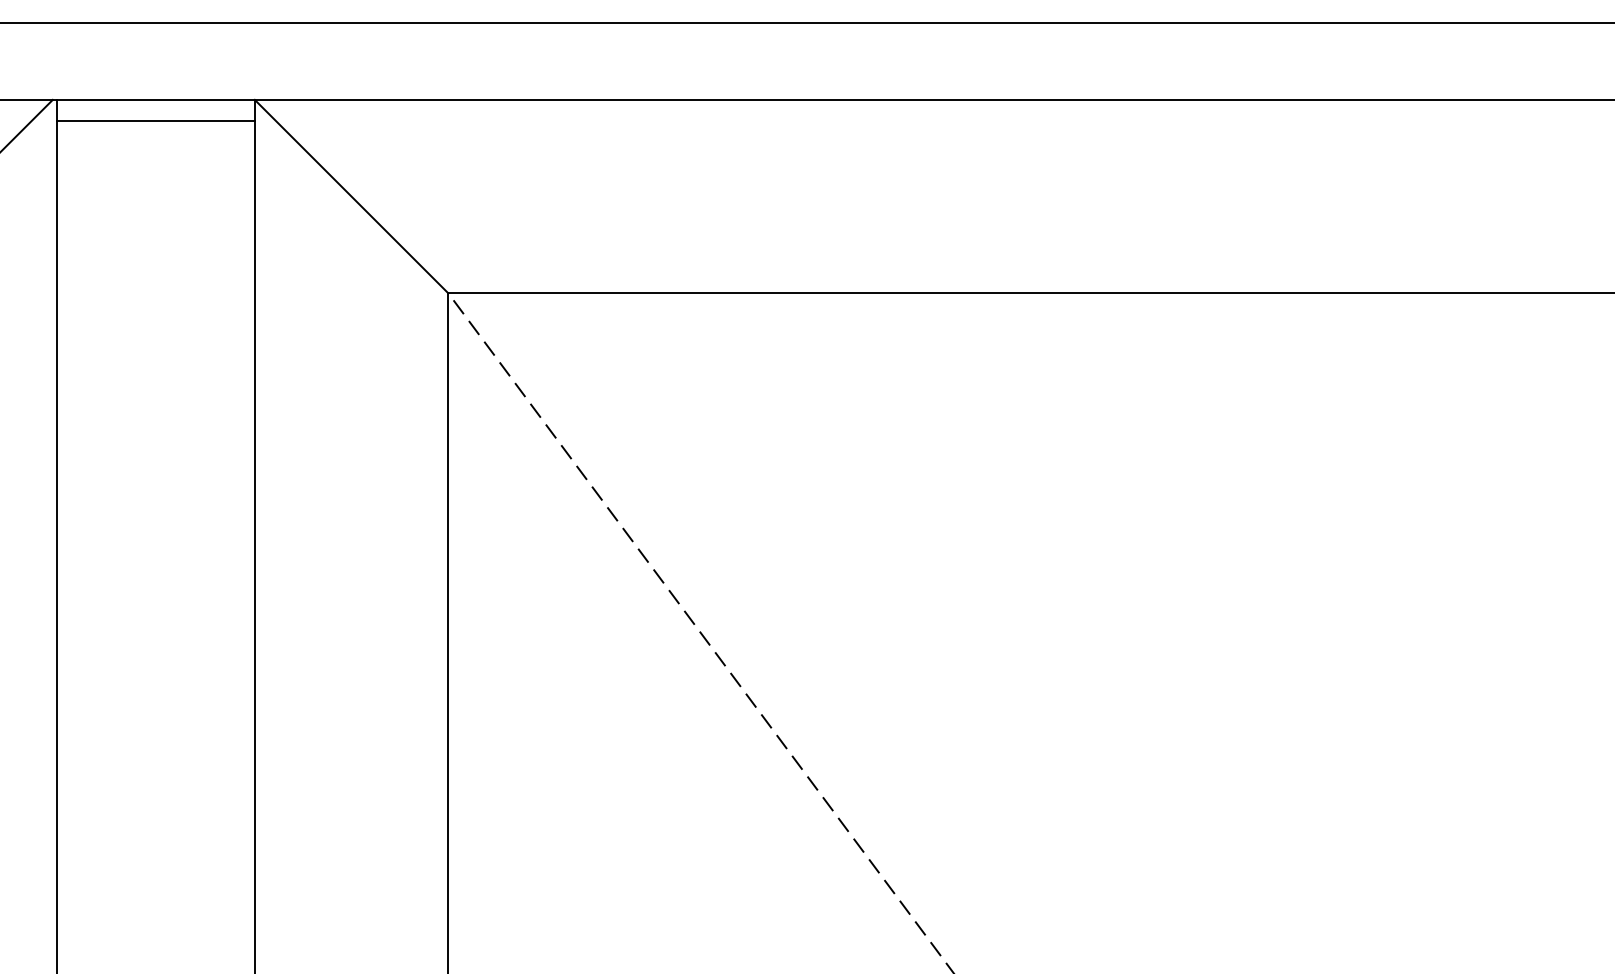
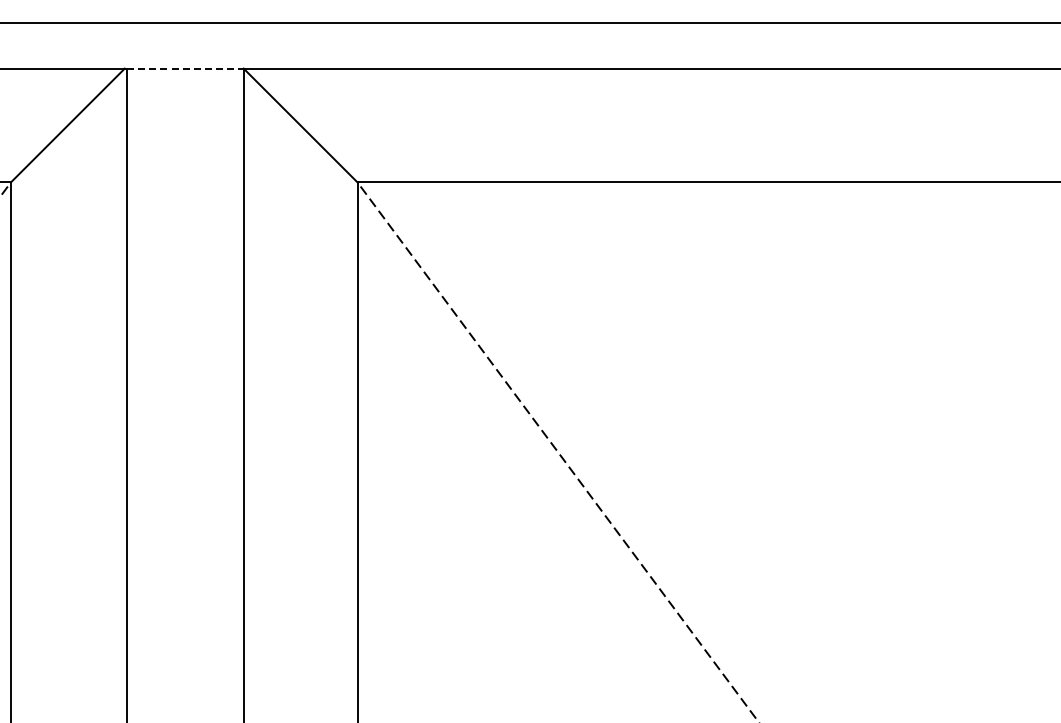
line: (157, 99) -> (186, 68), solid -> dashed
line: (155, 121) -> (185, 81), removed

